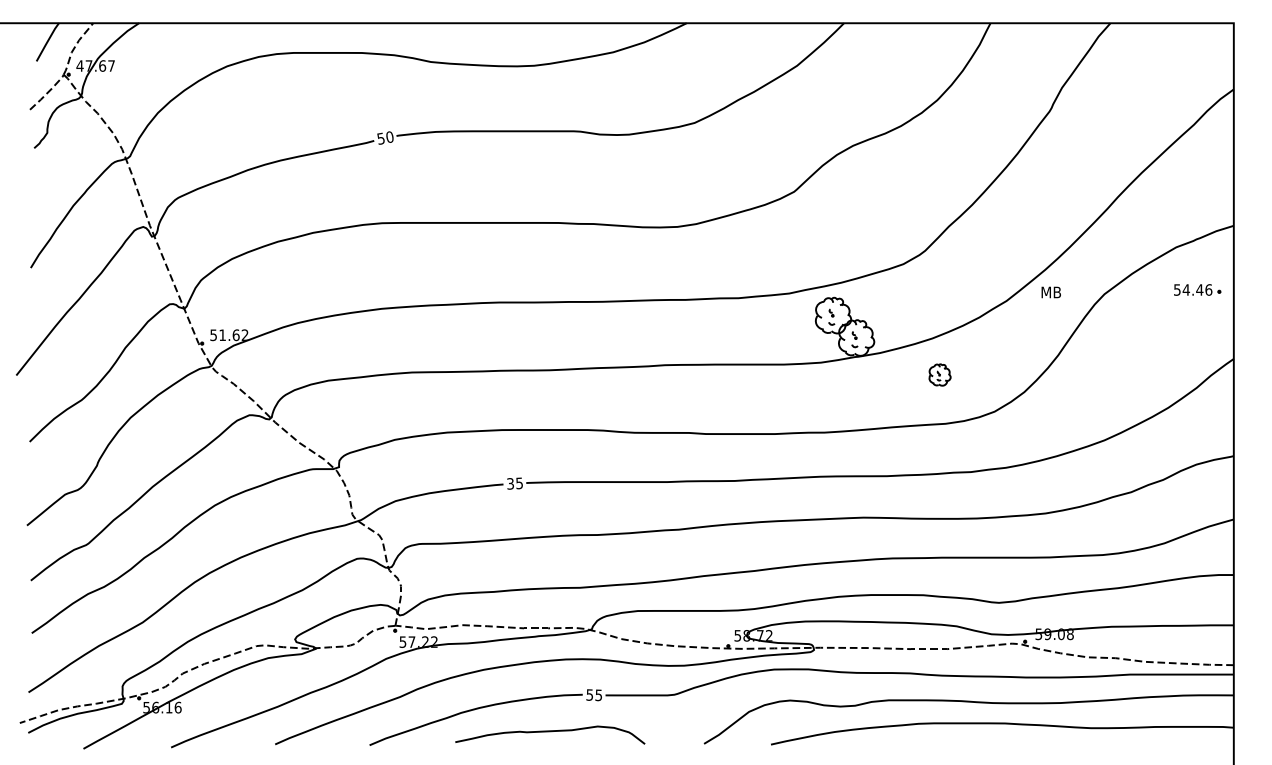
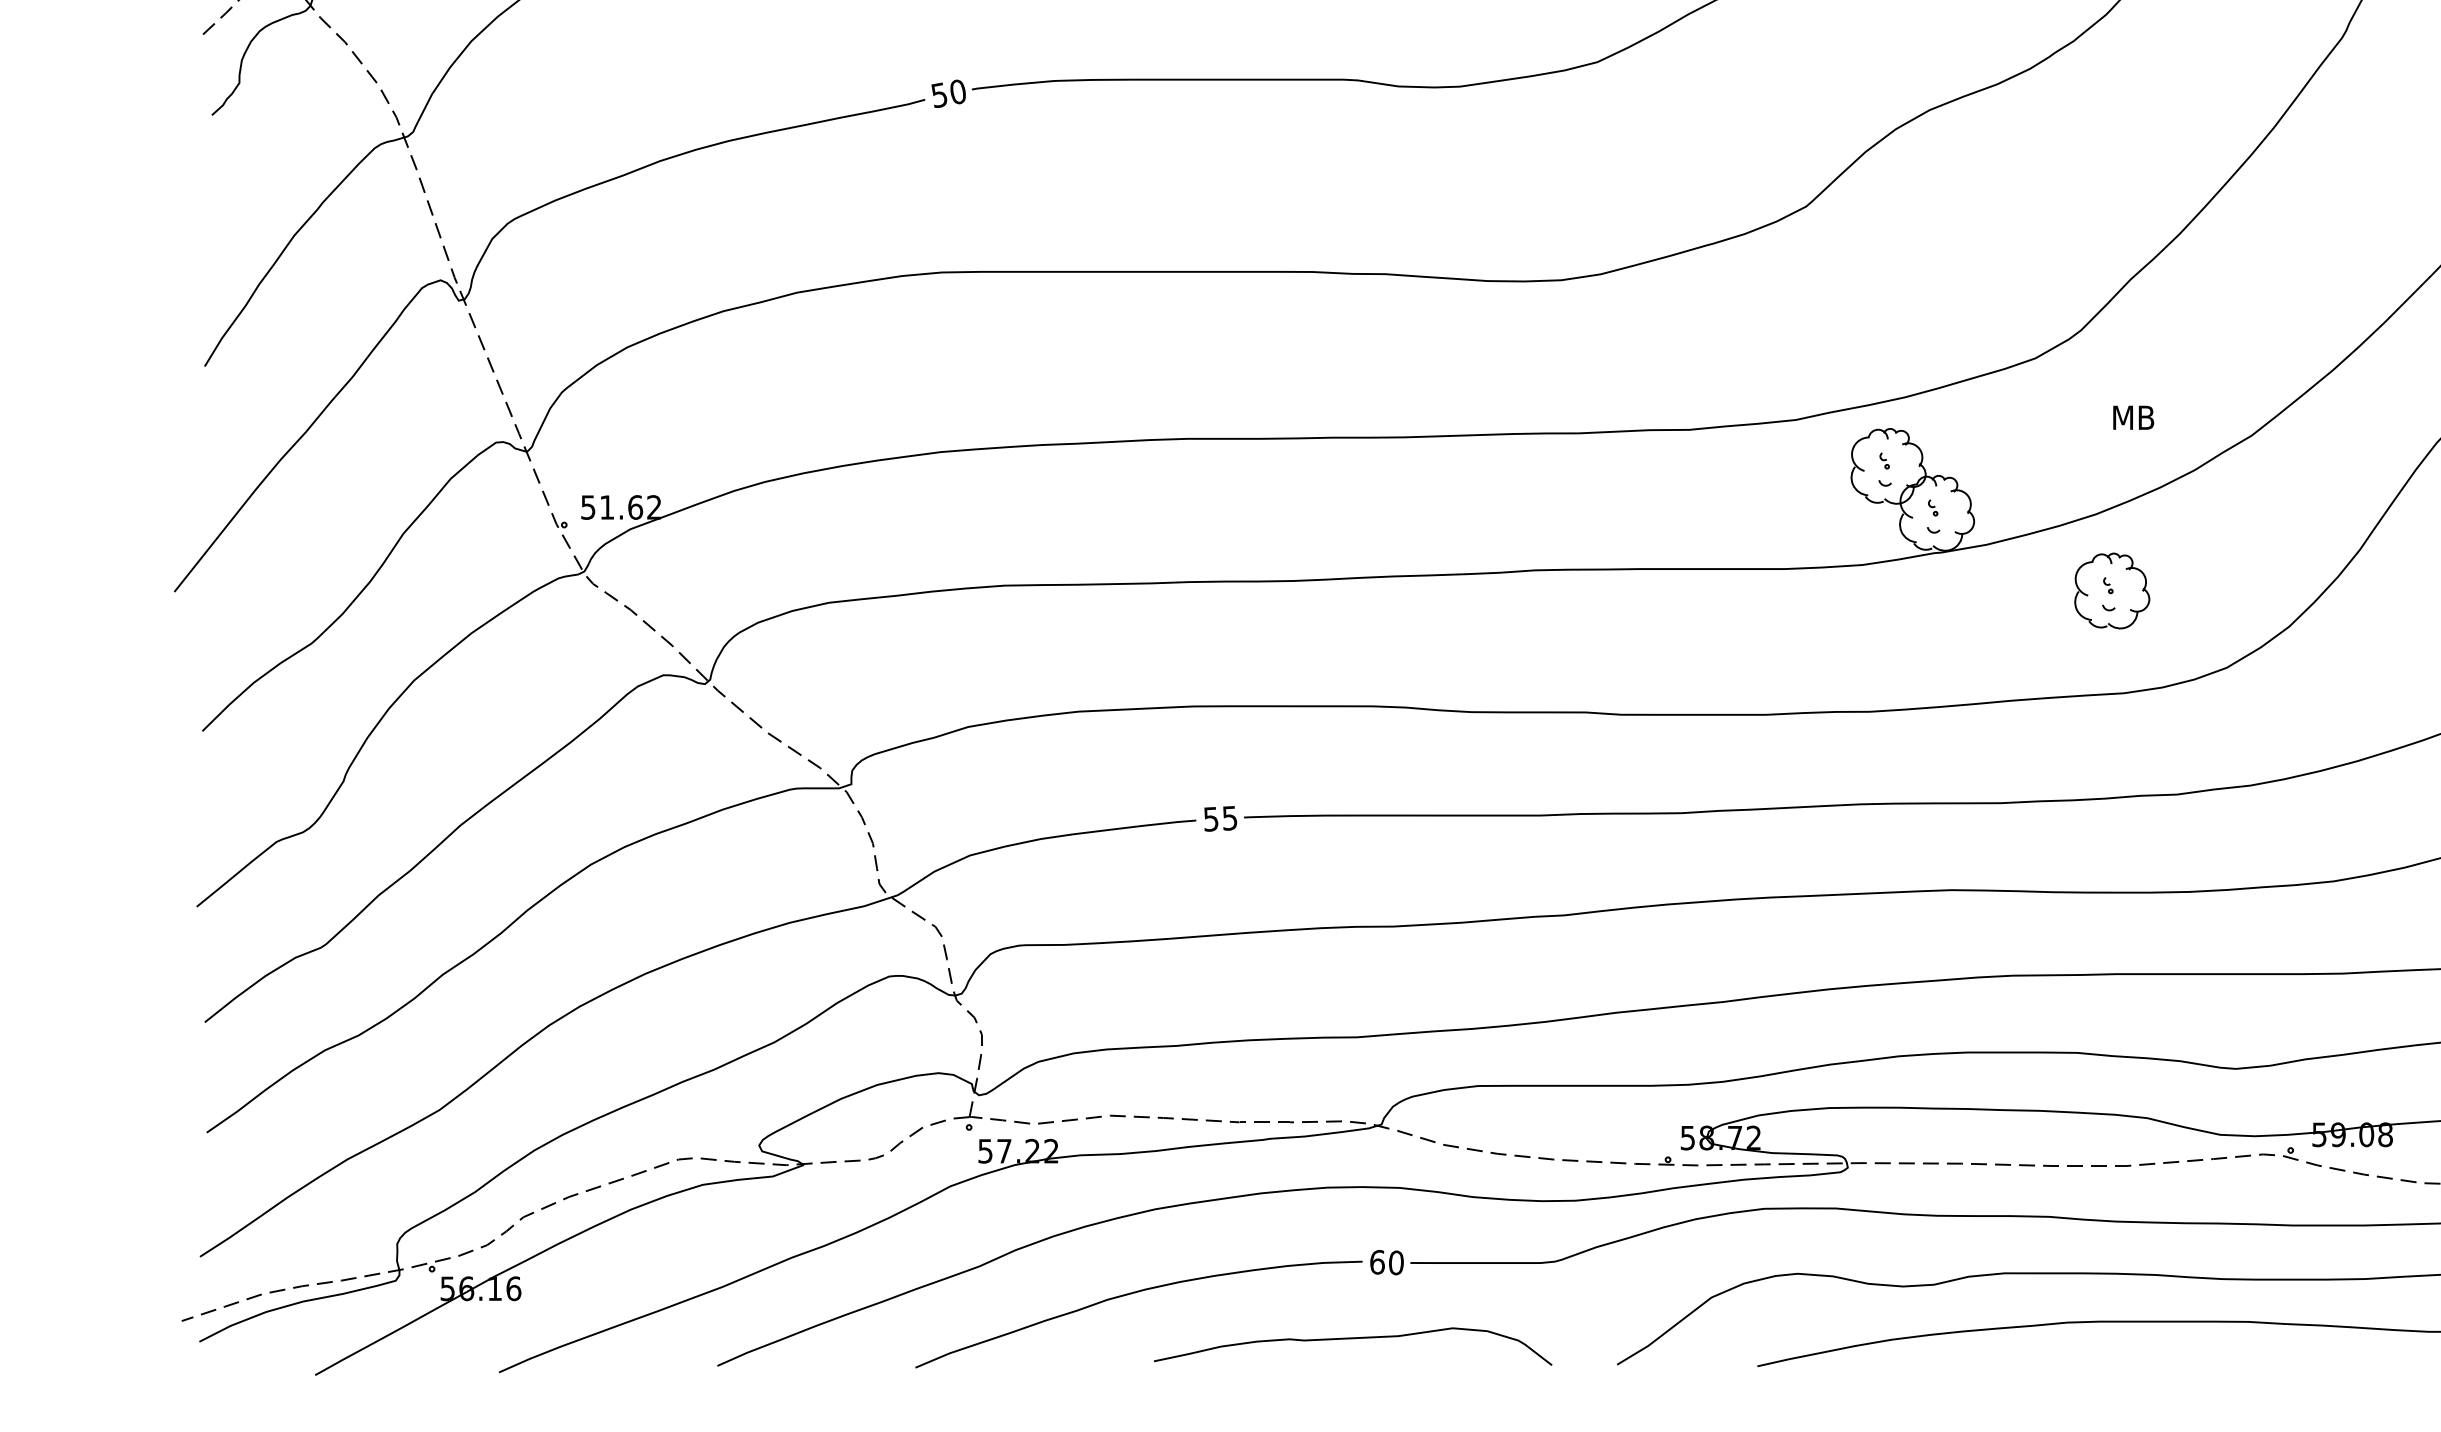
text: (1050, 292) -> (2131, 417), moved
part: (939, 374) -> (2110, 589), size x1.67
text: (510, 483) -> (1211, 818), 35 -> 55
text: (594, 695) -> (1387, 1263), 55 -> 60
curve: (550, 732) -> (1353, 1340), moved

